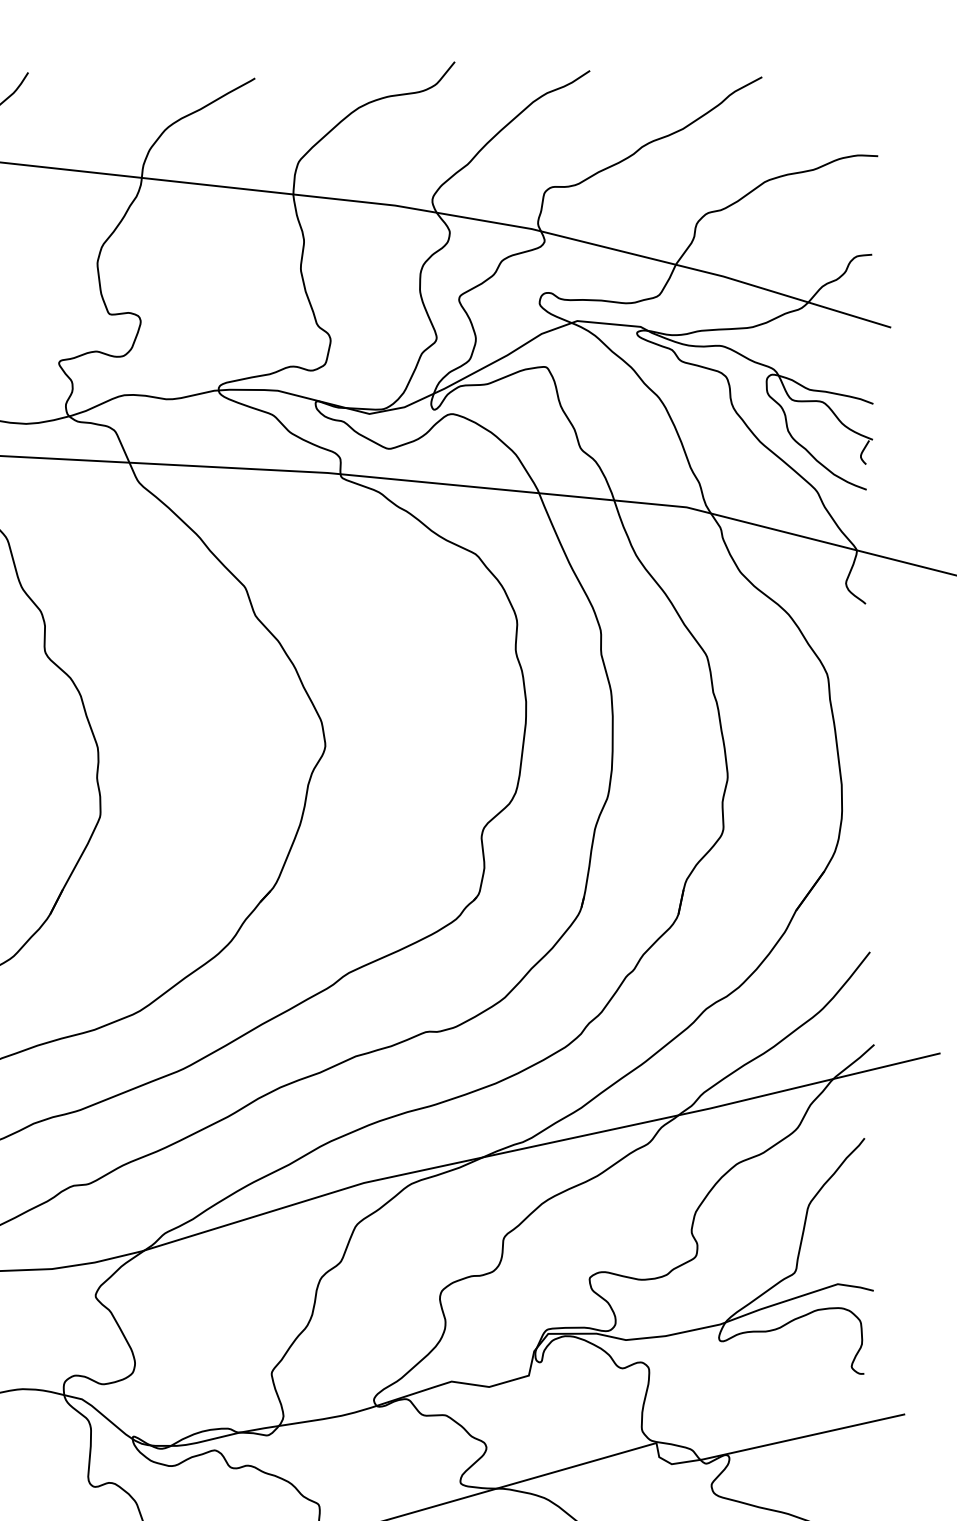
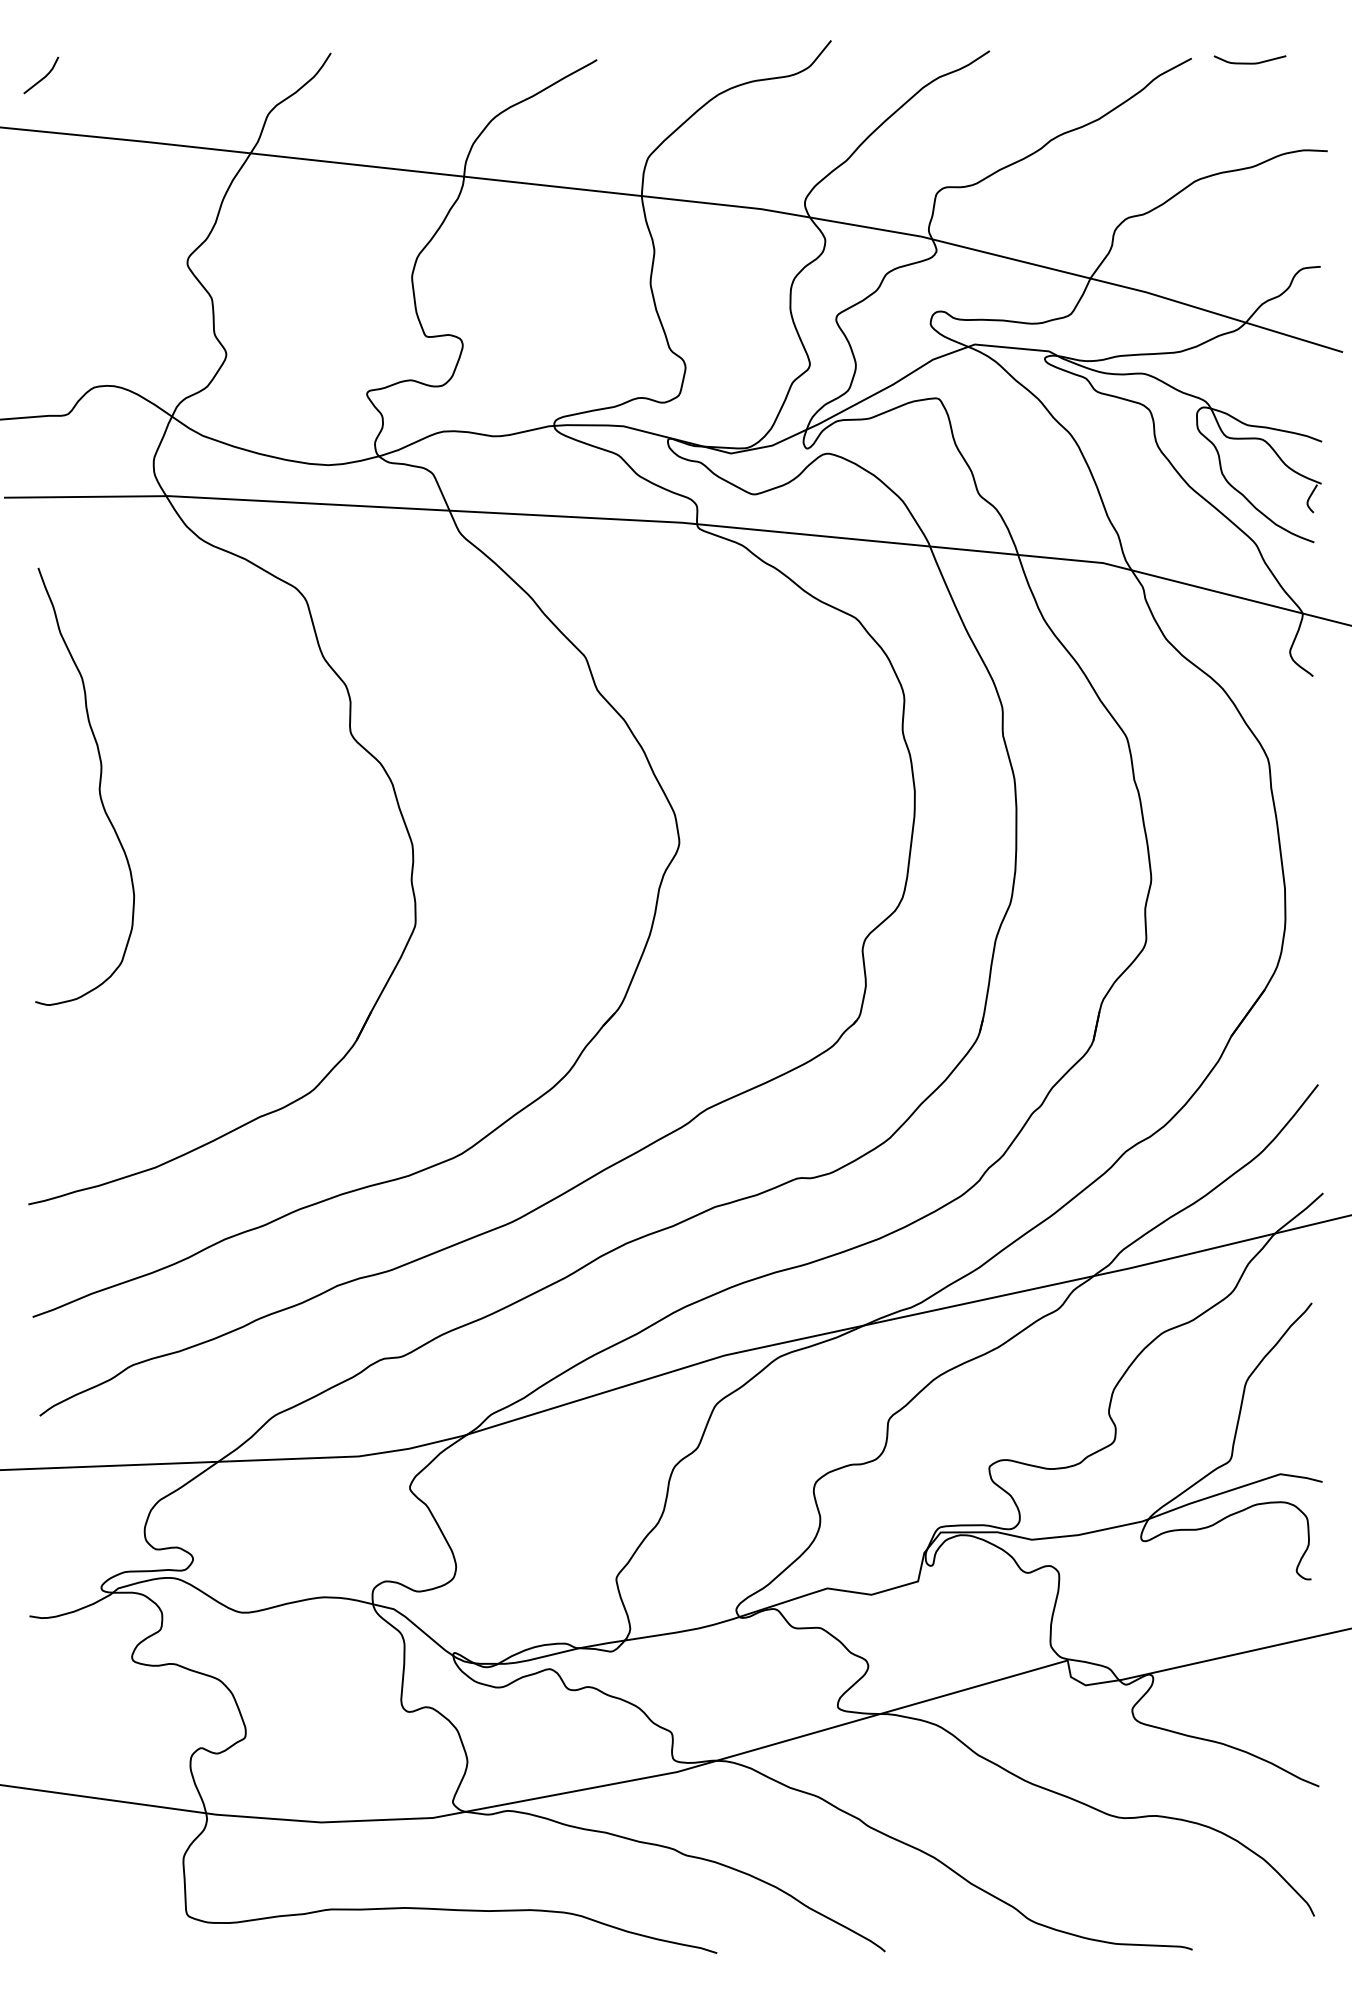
curve: (811, 80) -> (1249, 62), added

